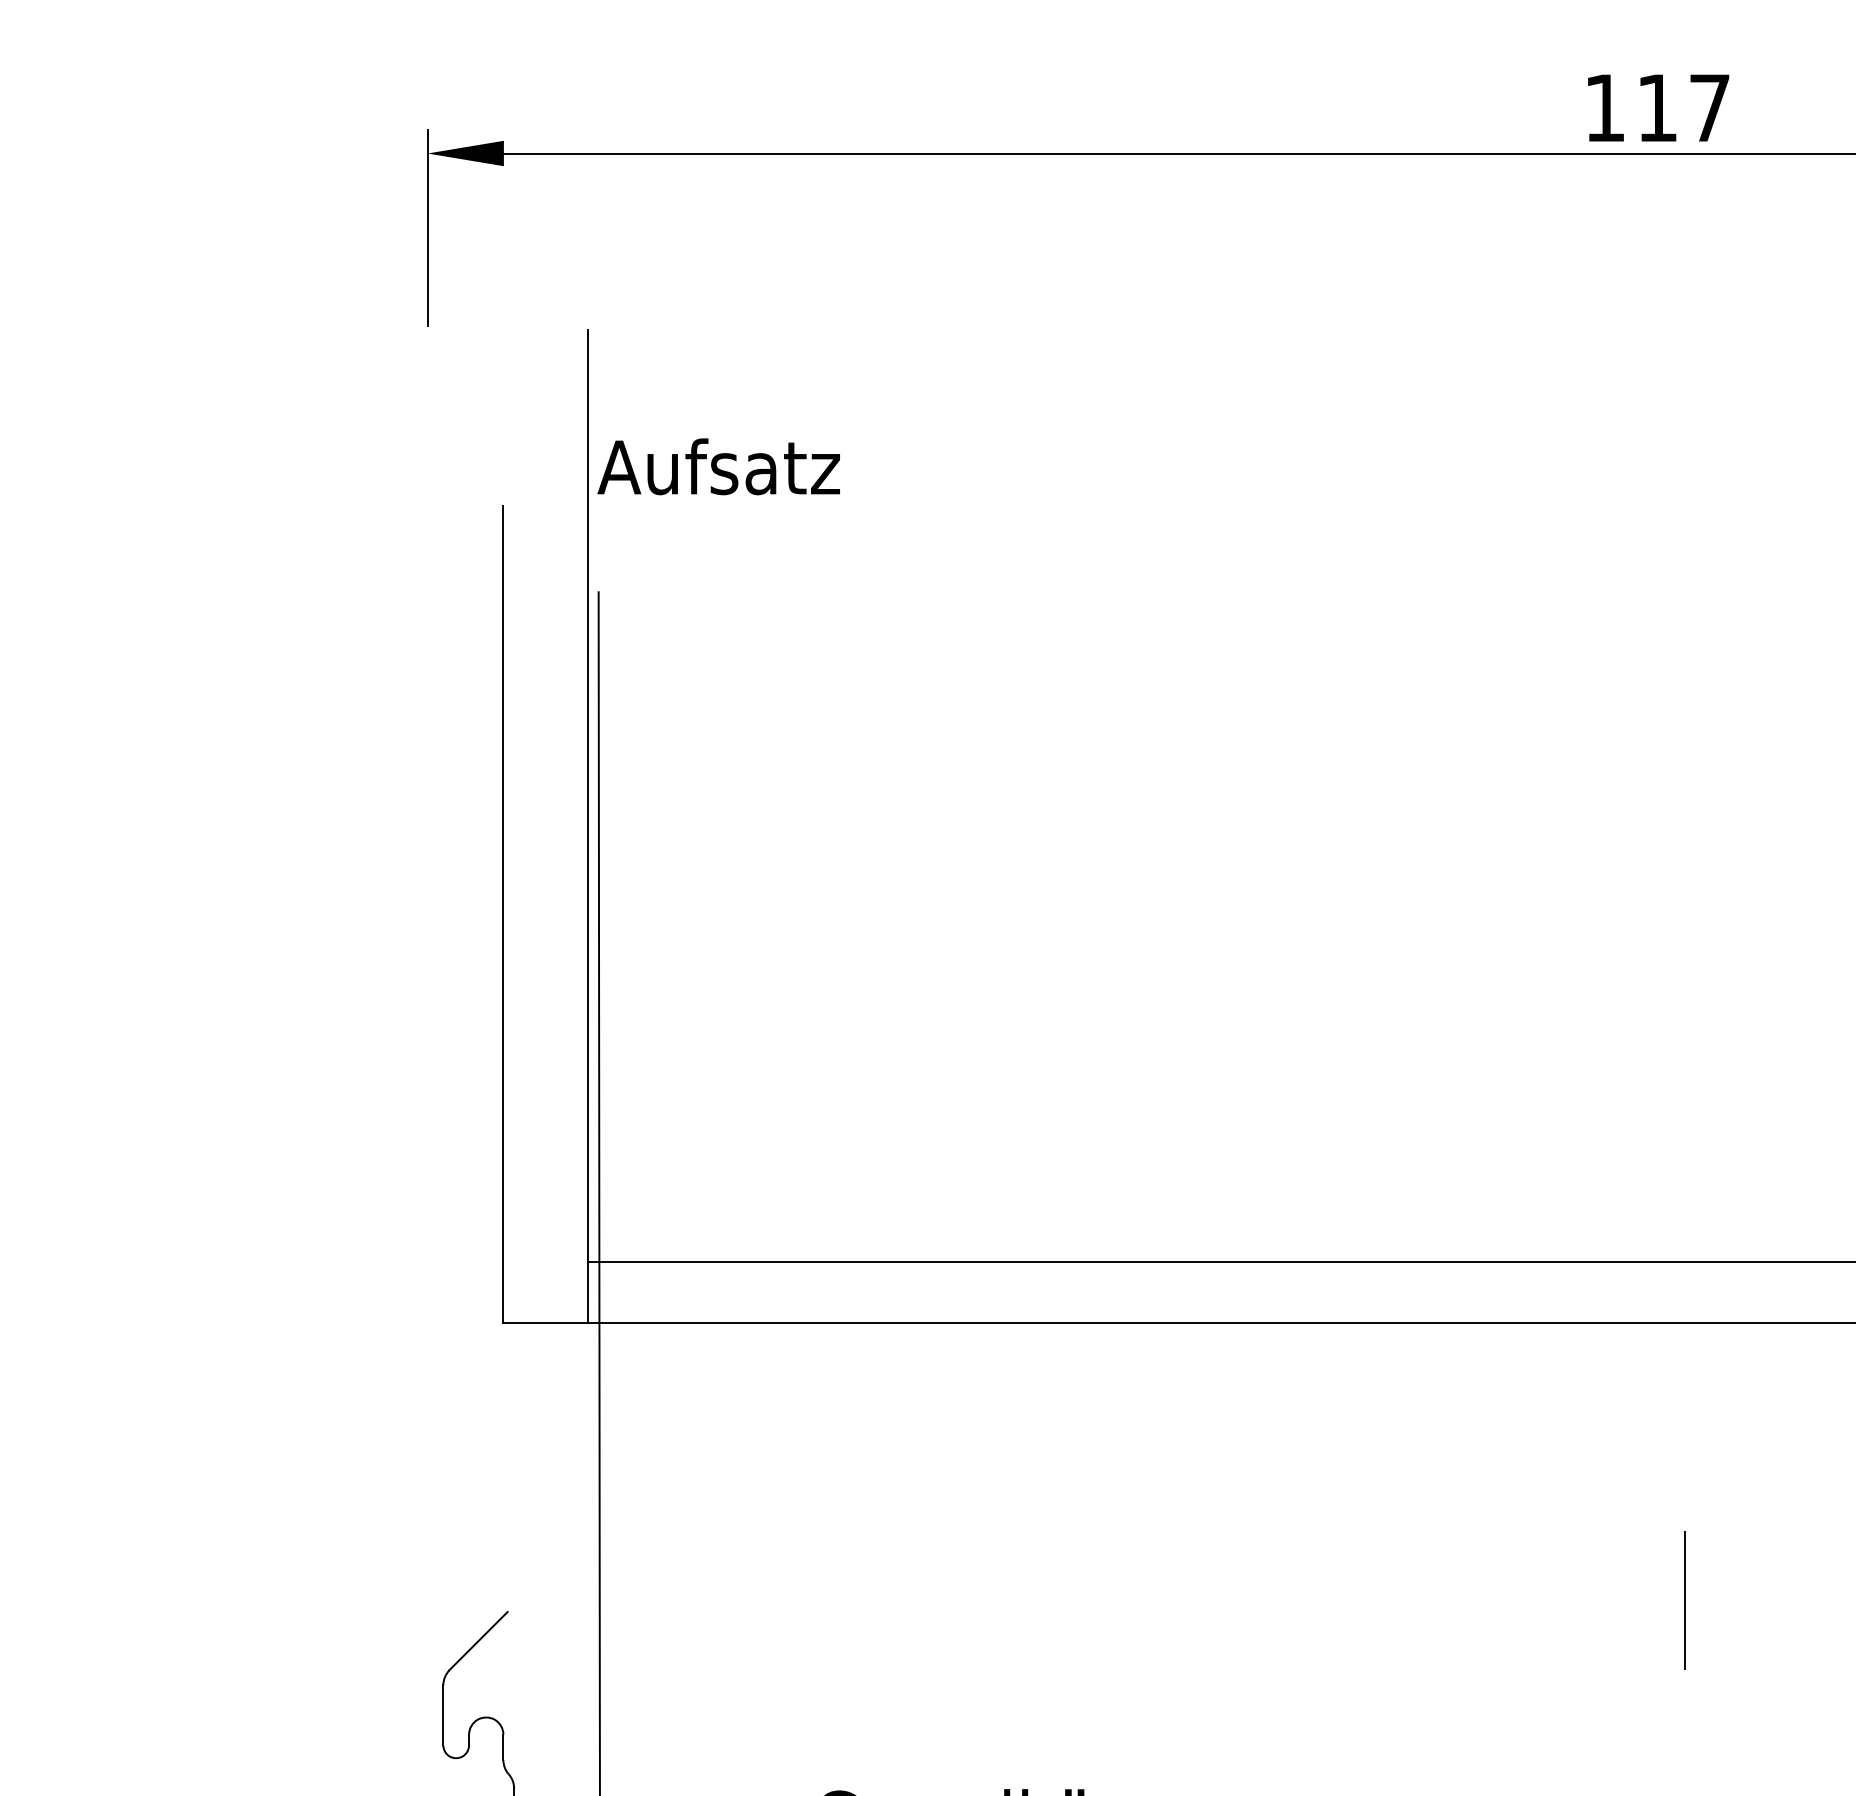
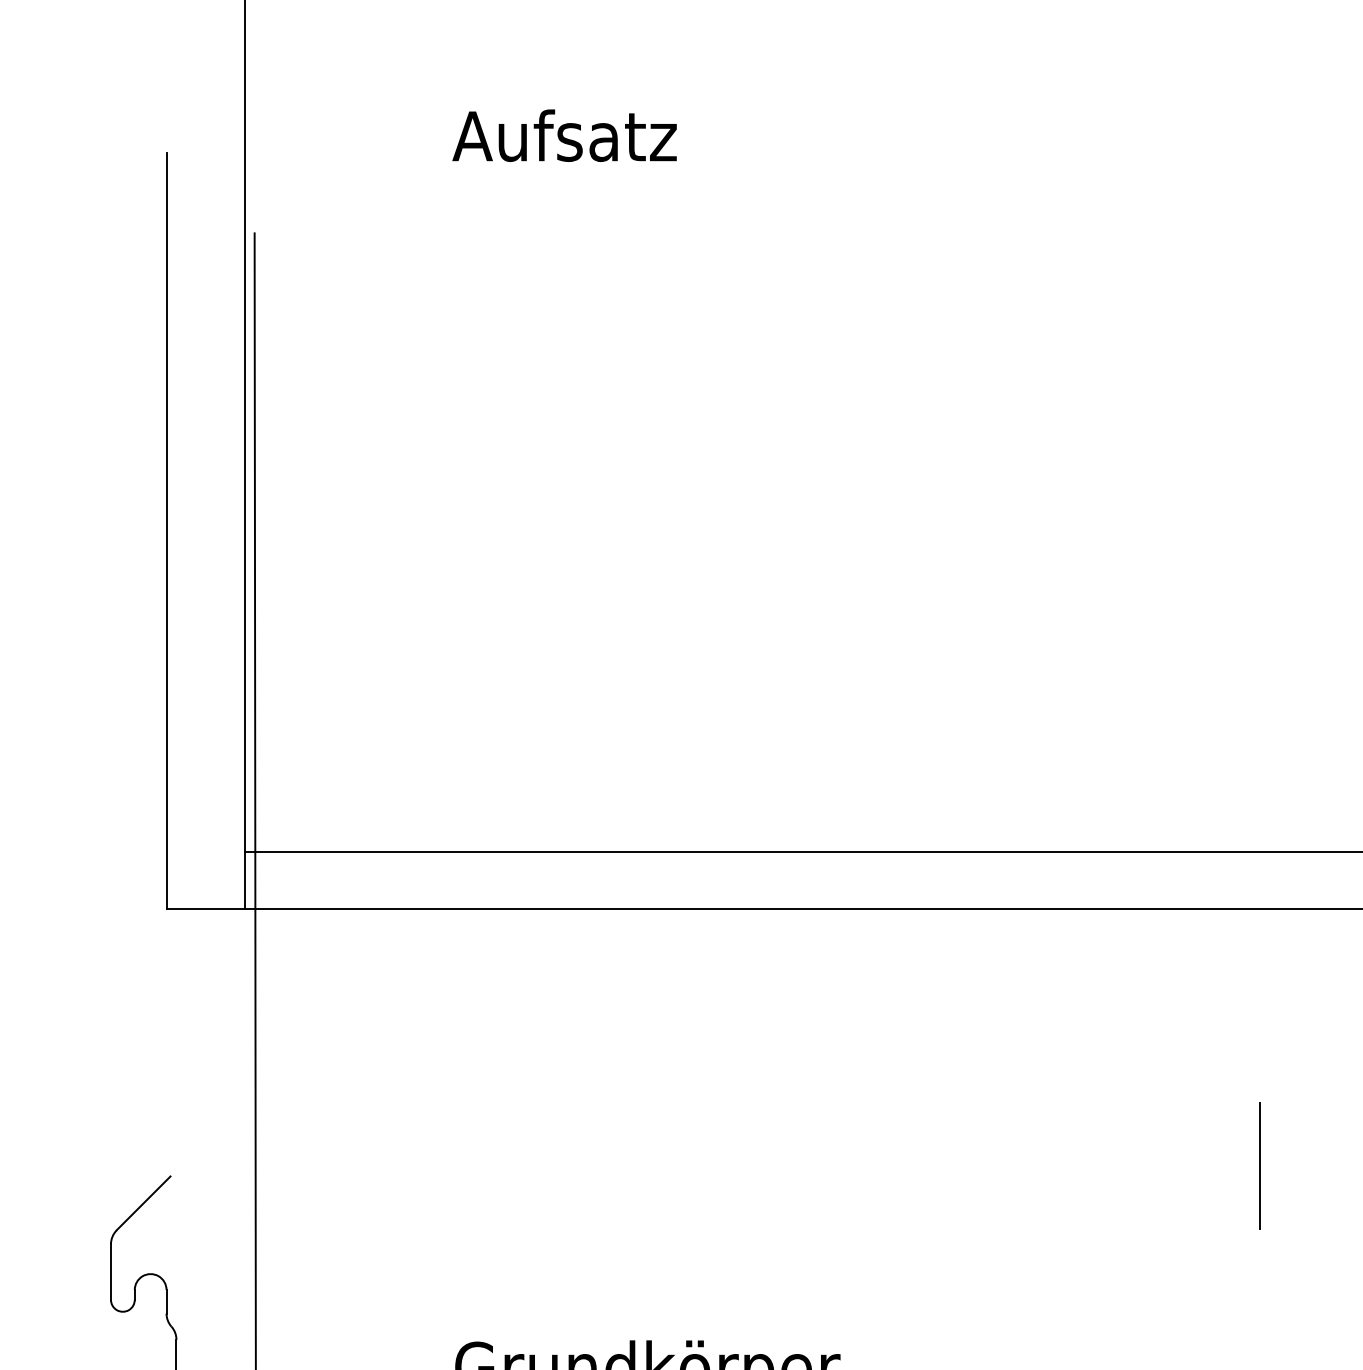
text: (718, 466) -> (564, 135), moved

